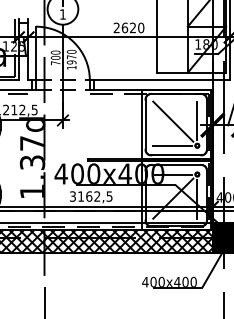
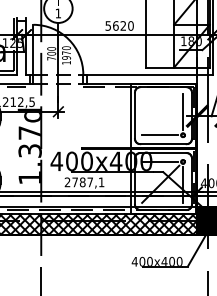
text: (116, 27) -> (108, 25), 2620 -> 5620
line: (173, 121) -> (160, 112), removed
text: (91, 196) -> (84, 182), 3162,5 -> 2787,1

